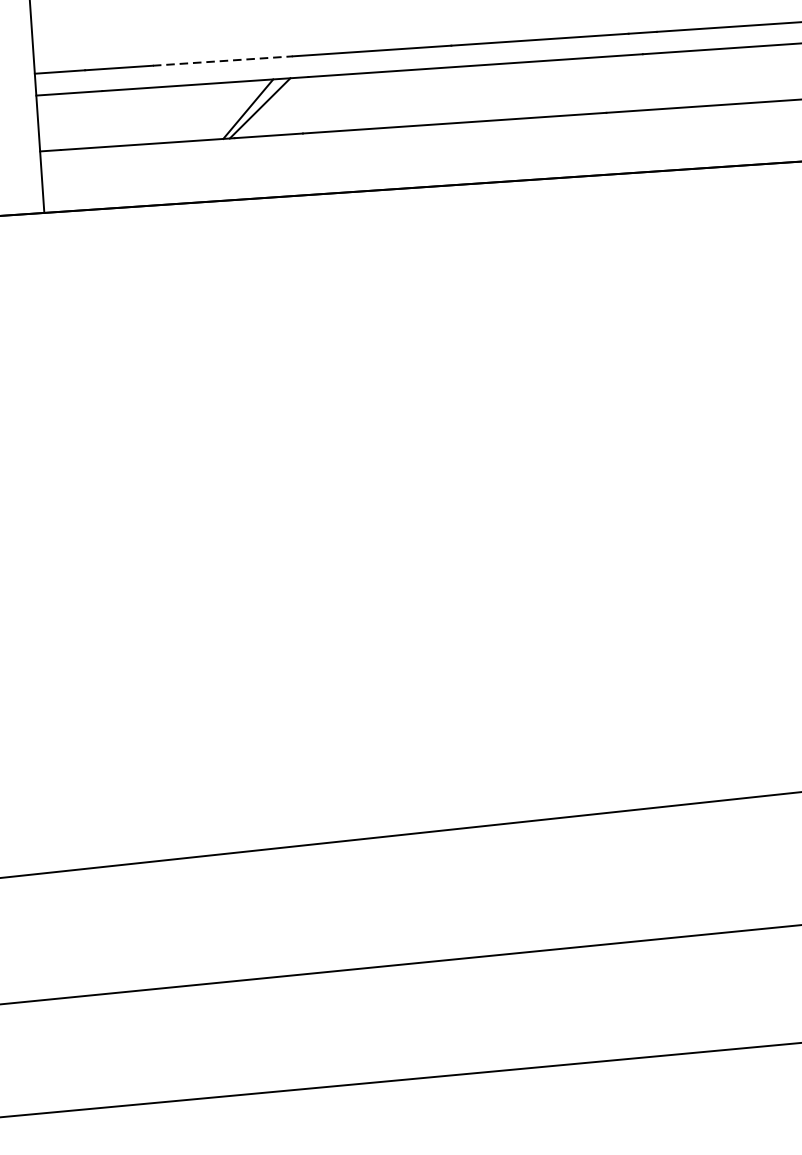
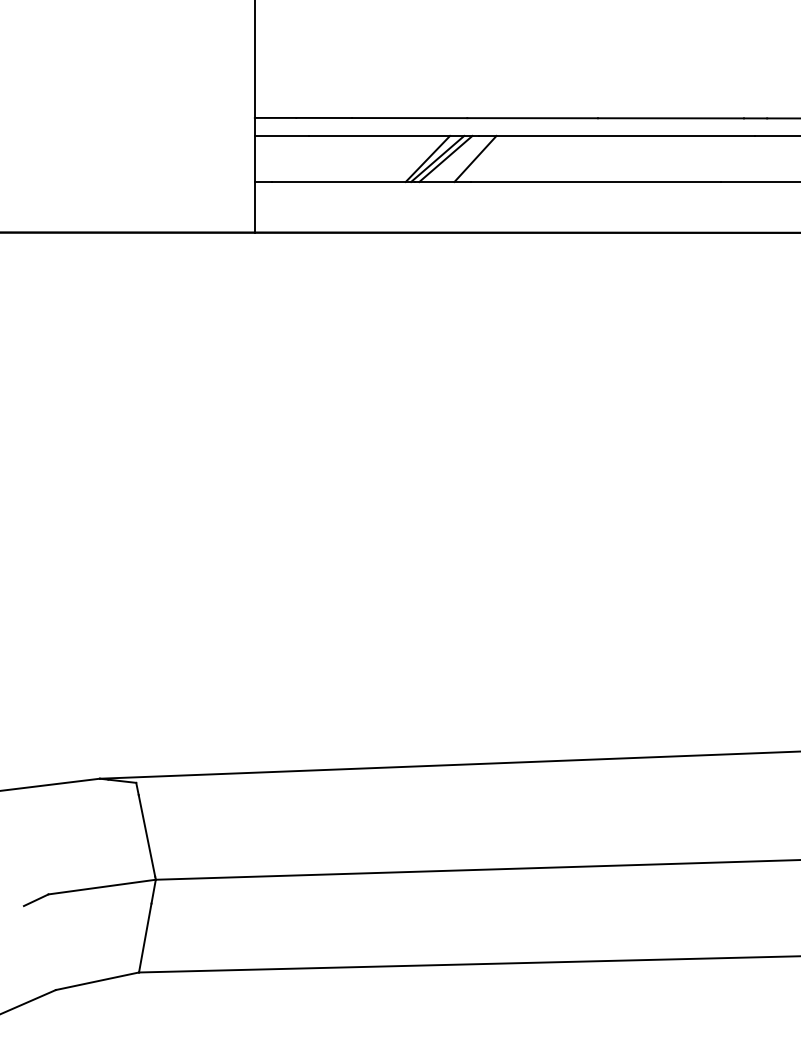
line: (222, 61) -> (409, 118), dashed -> solid
line: (306, 104) -> (475, 158), added
line: (269, 107) -> (445, 158), added

